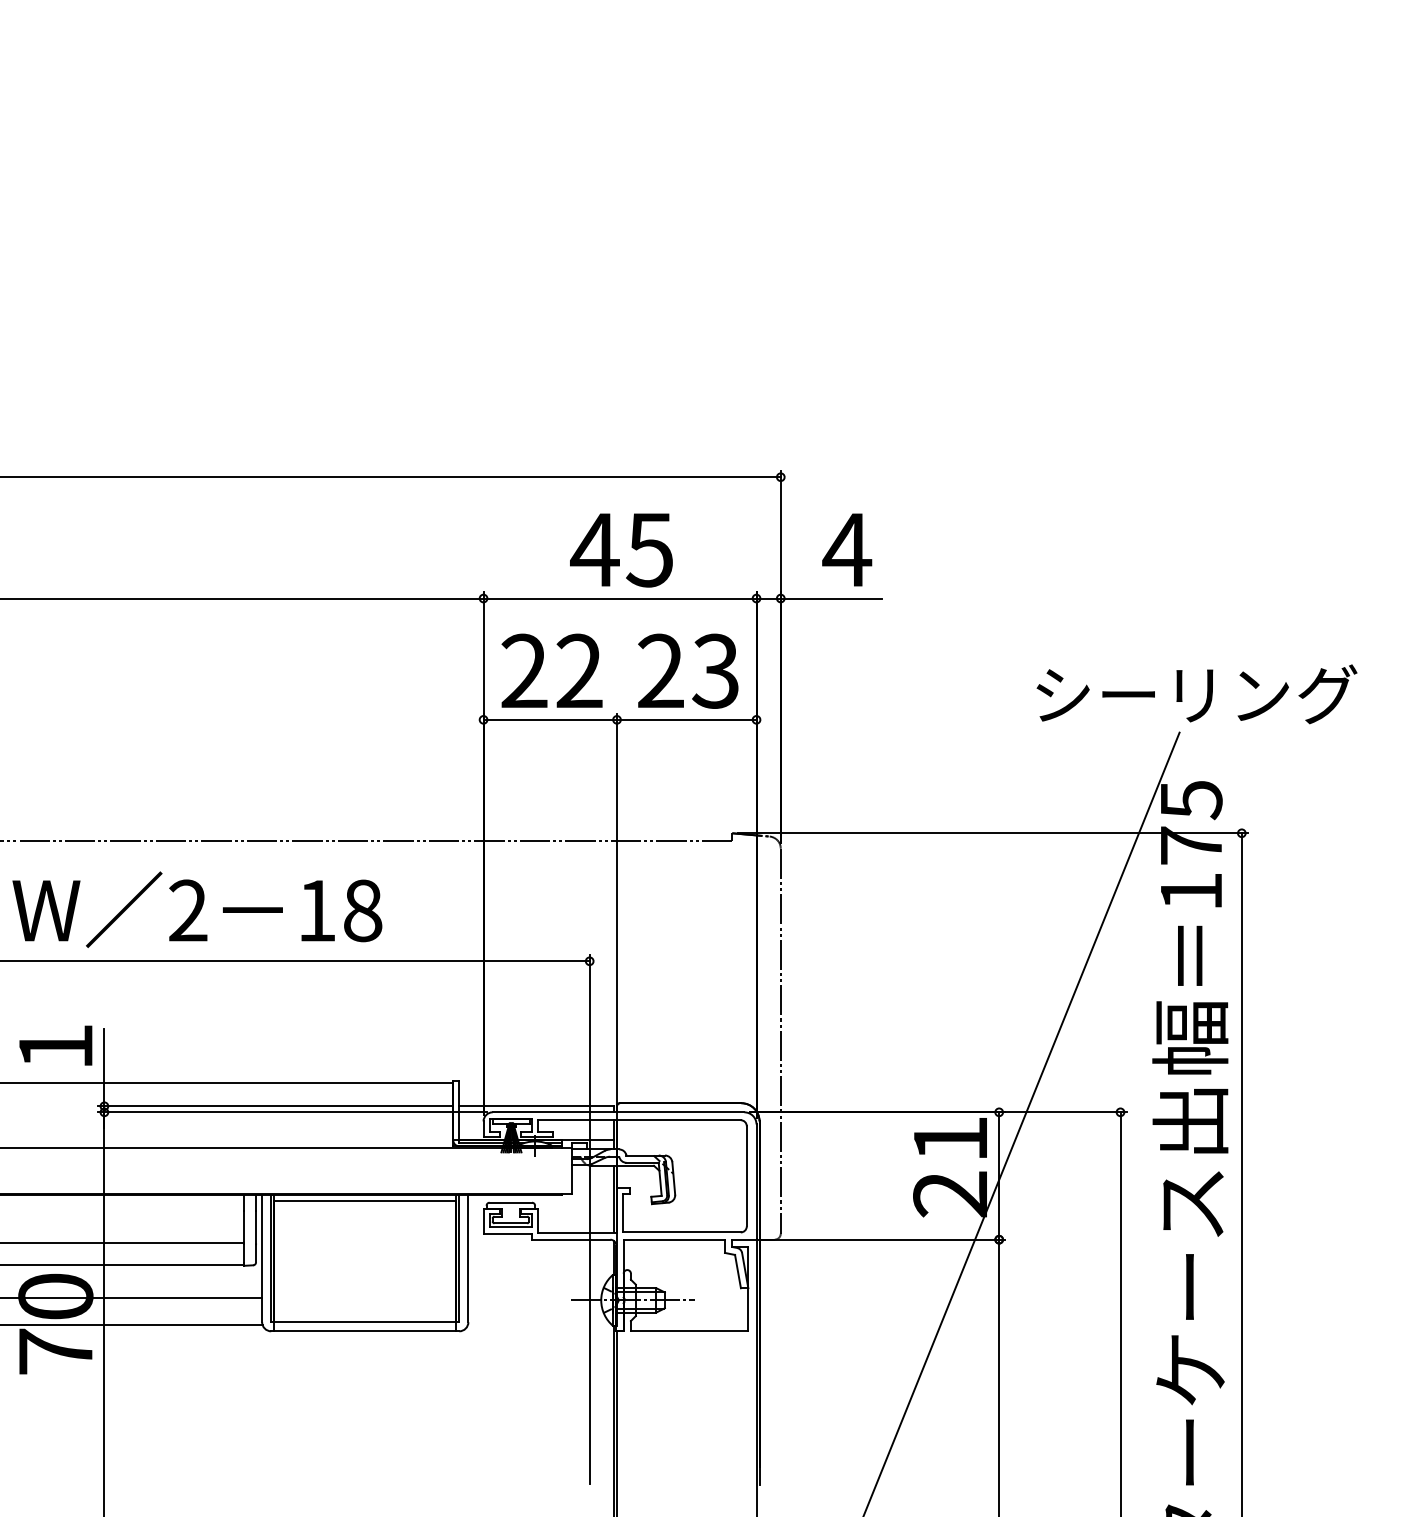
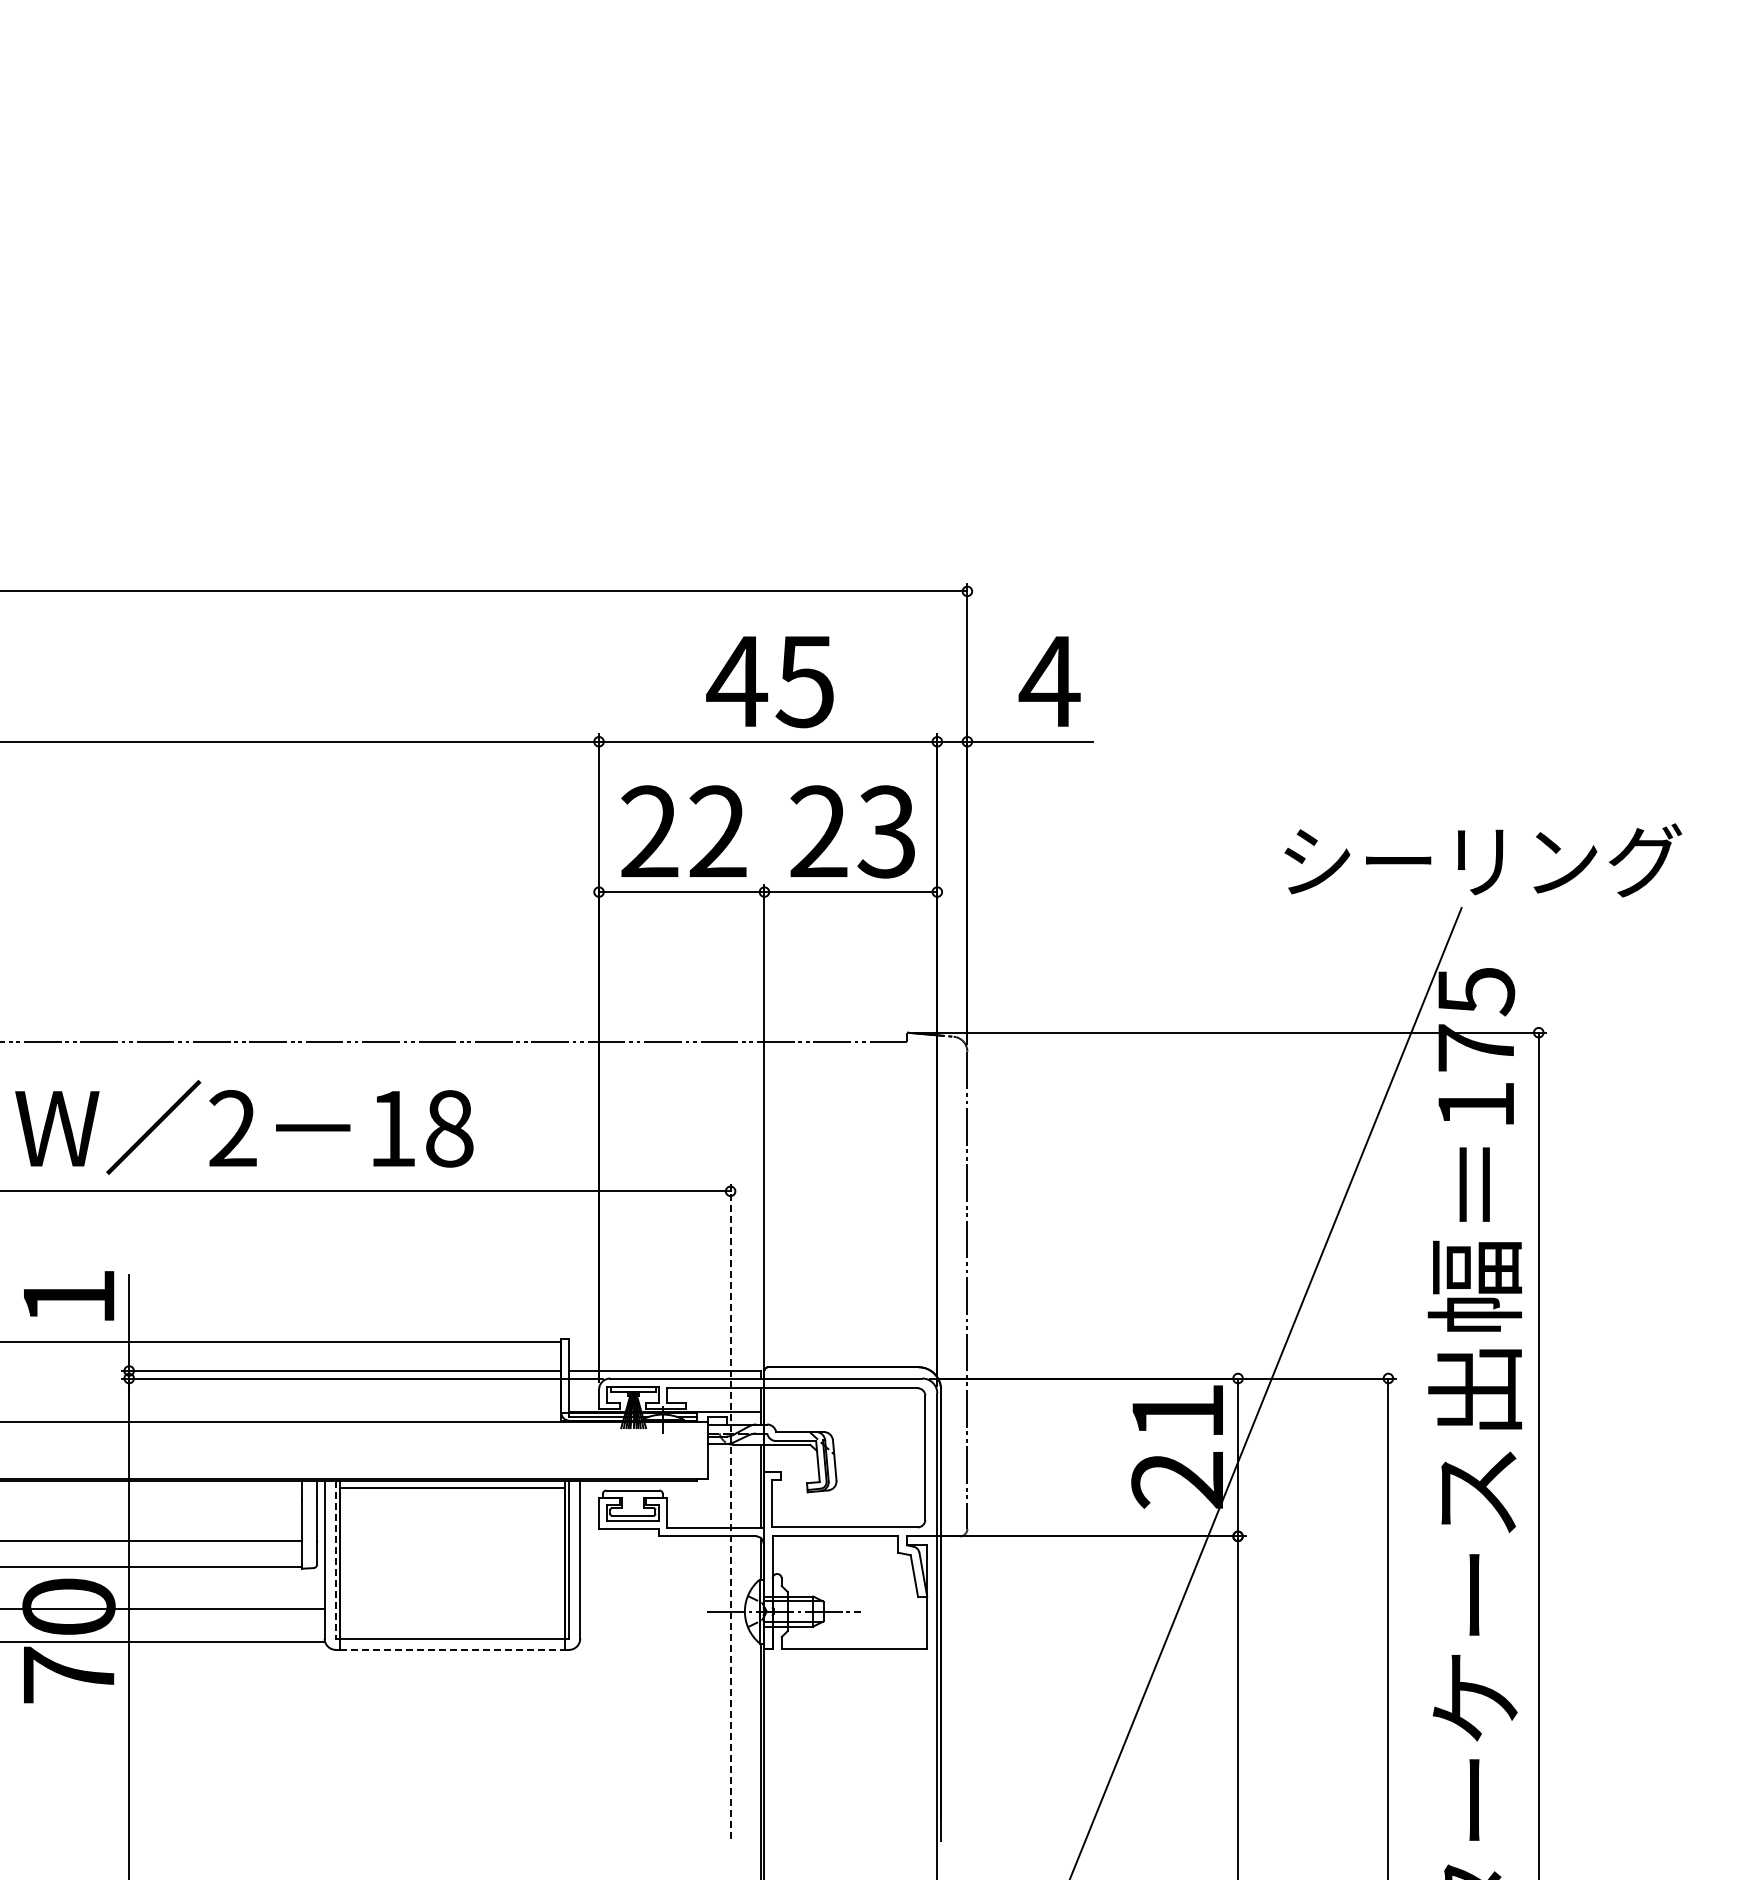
line: (589, 1219) -> (730, 1511), solid -> dashed
line: (270, 1258) -> (335, 1559), solid -> dashed
line: (365, 1330) -> (452, 1649), solid -> dashed

